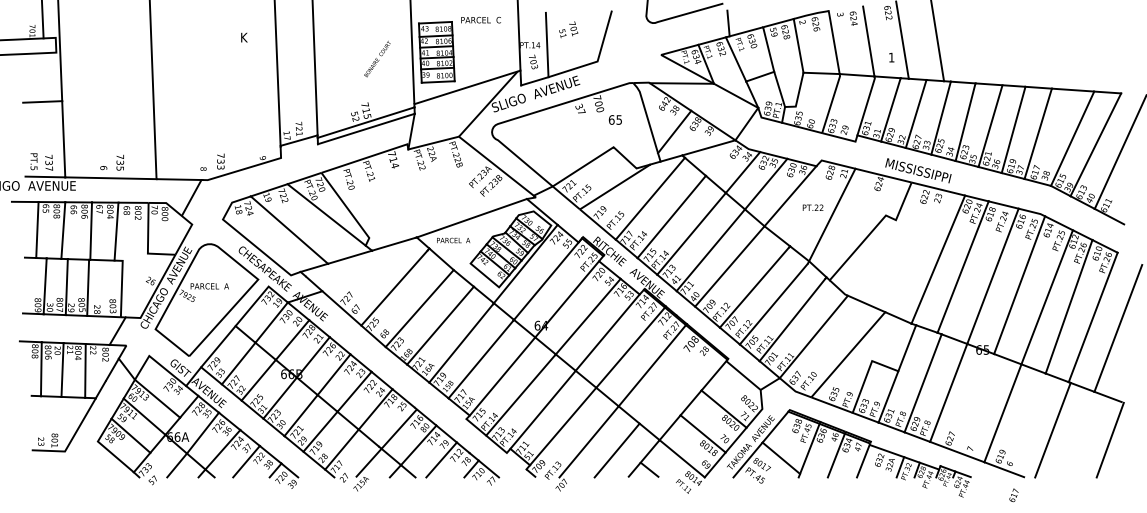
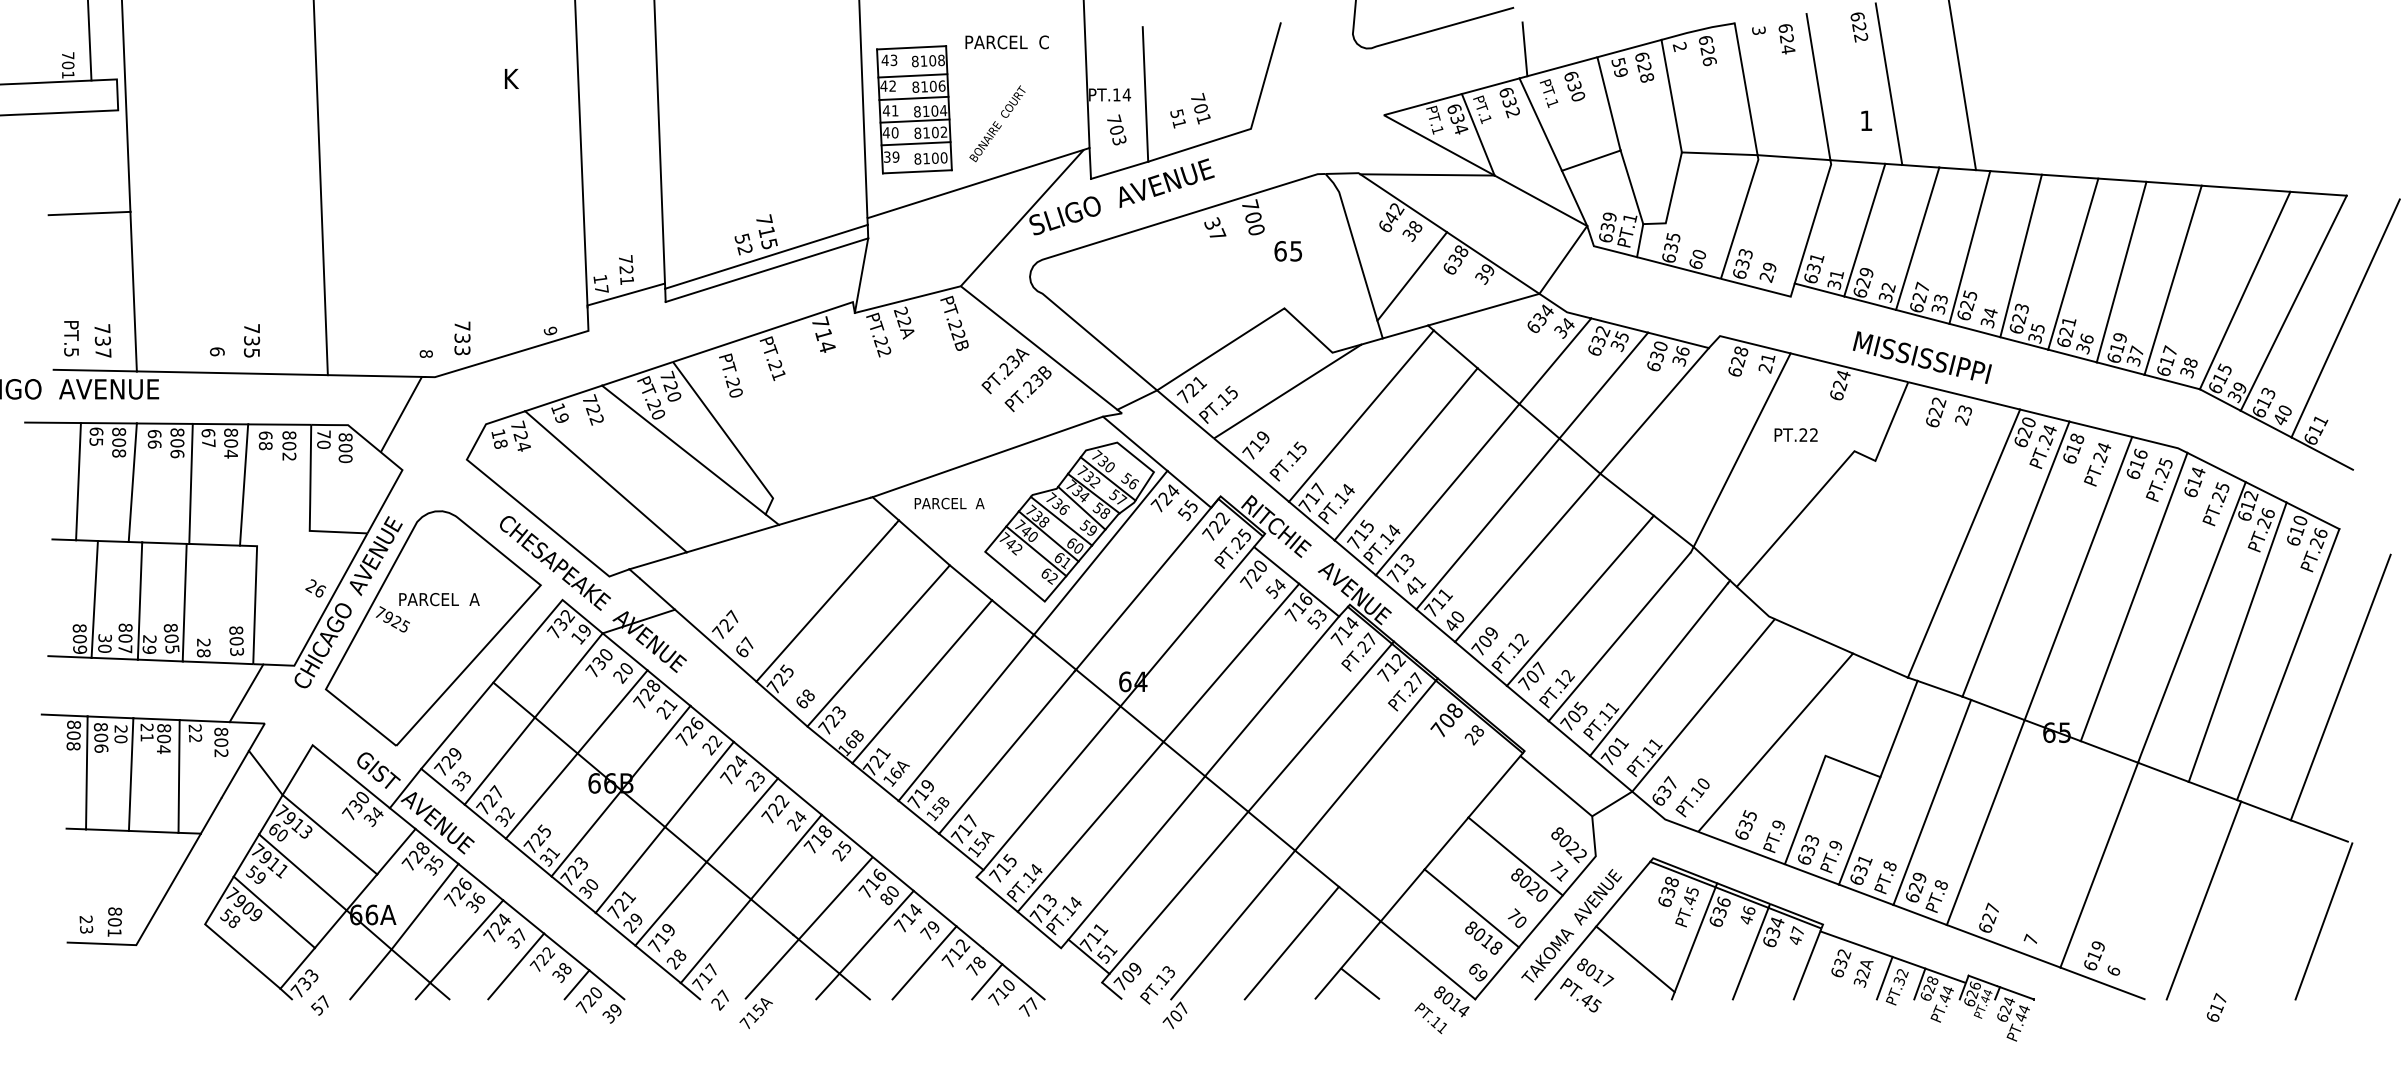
text: (568, 29) -> (1190, 110), moved
text: (377, 58) -> (997, 122), moved
text: (812, 207) -> (1794, 434), moved
text: (1013, 495) -> (2215, 1007), moved

